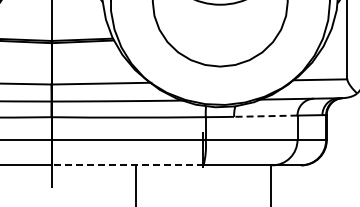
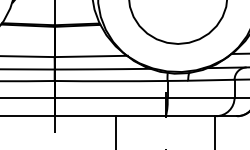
line: (265, 116) -> (211, 80), dashed -> solid
line: (127, 165) -> (110, 116), dashed -> solid

